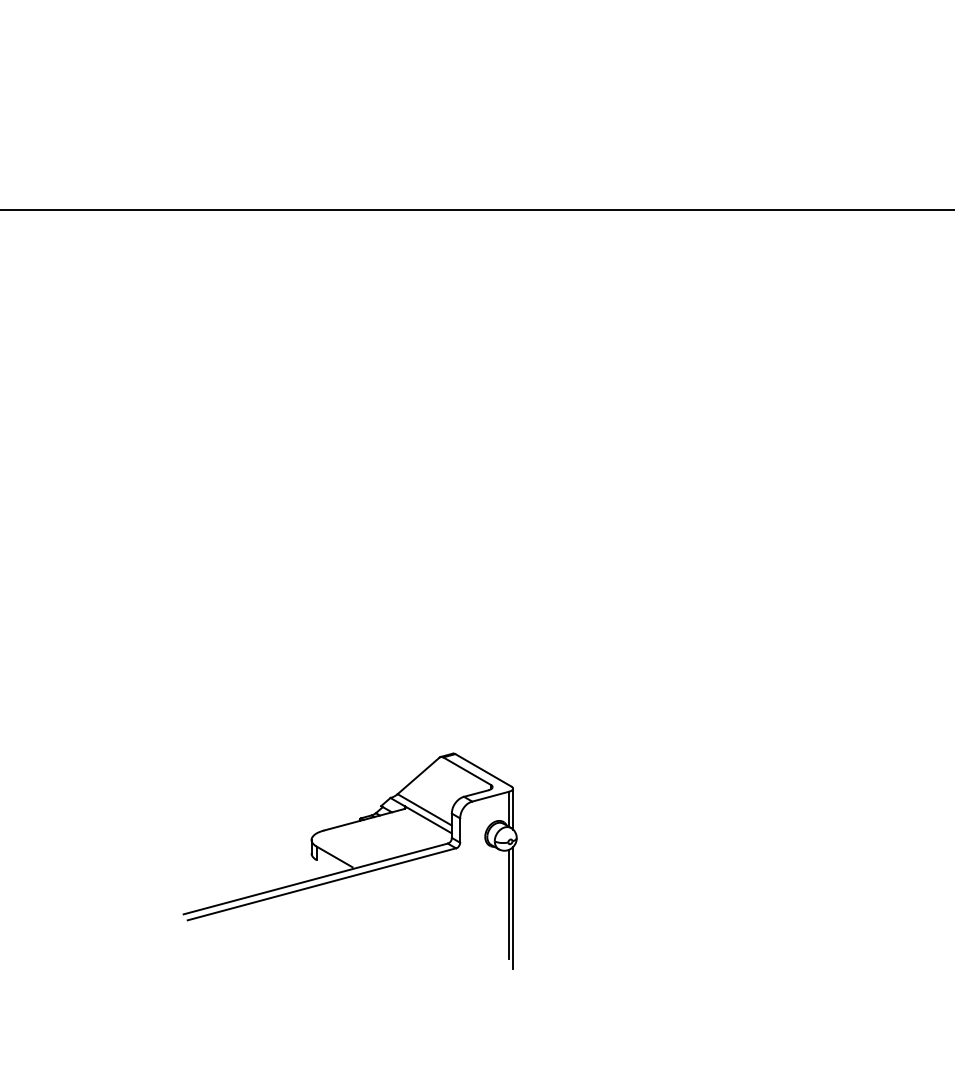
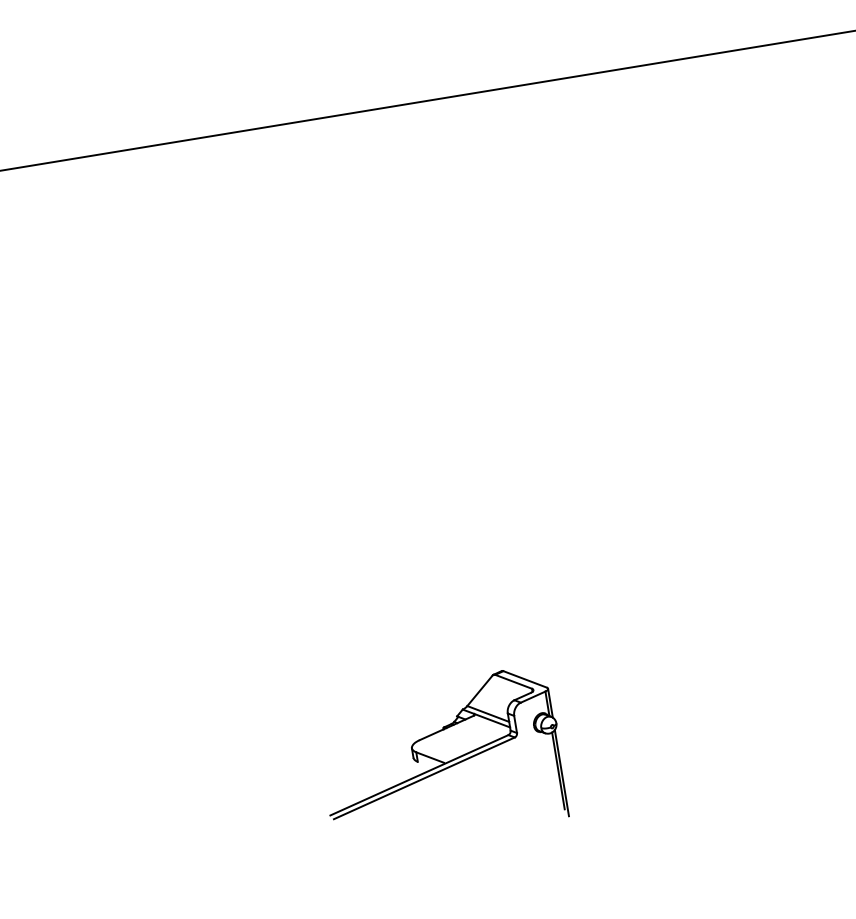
part: (350, 861) -> (441, 758), size x0.71

